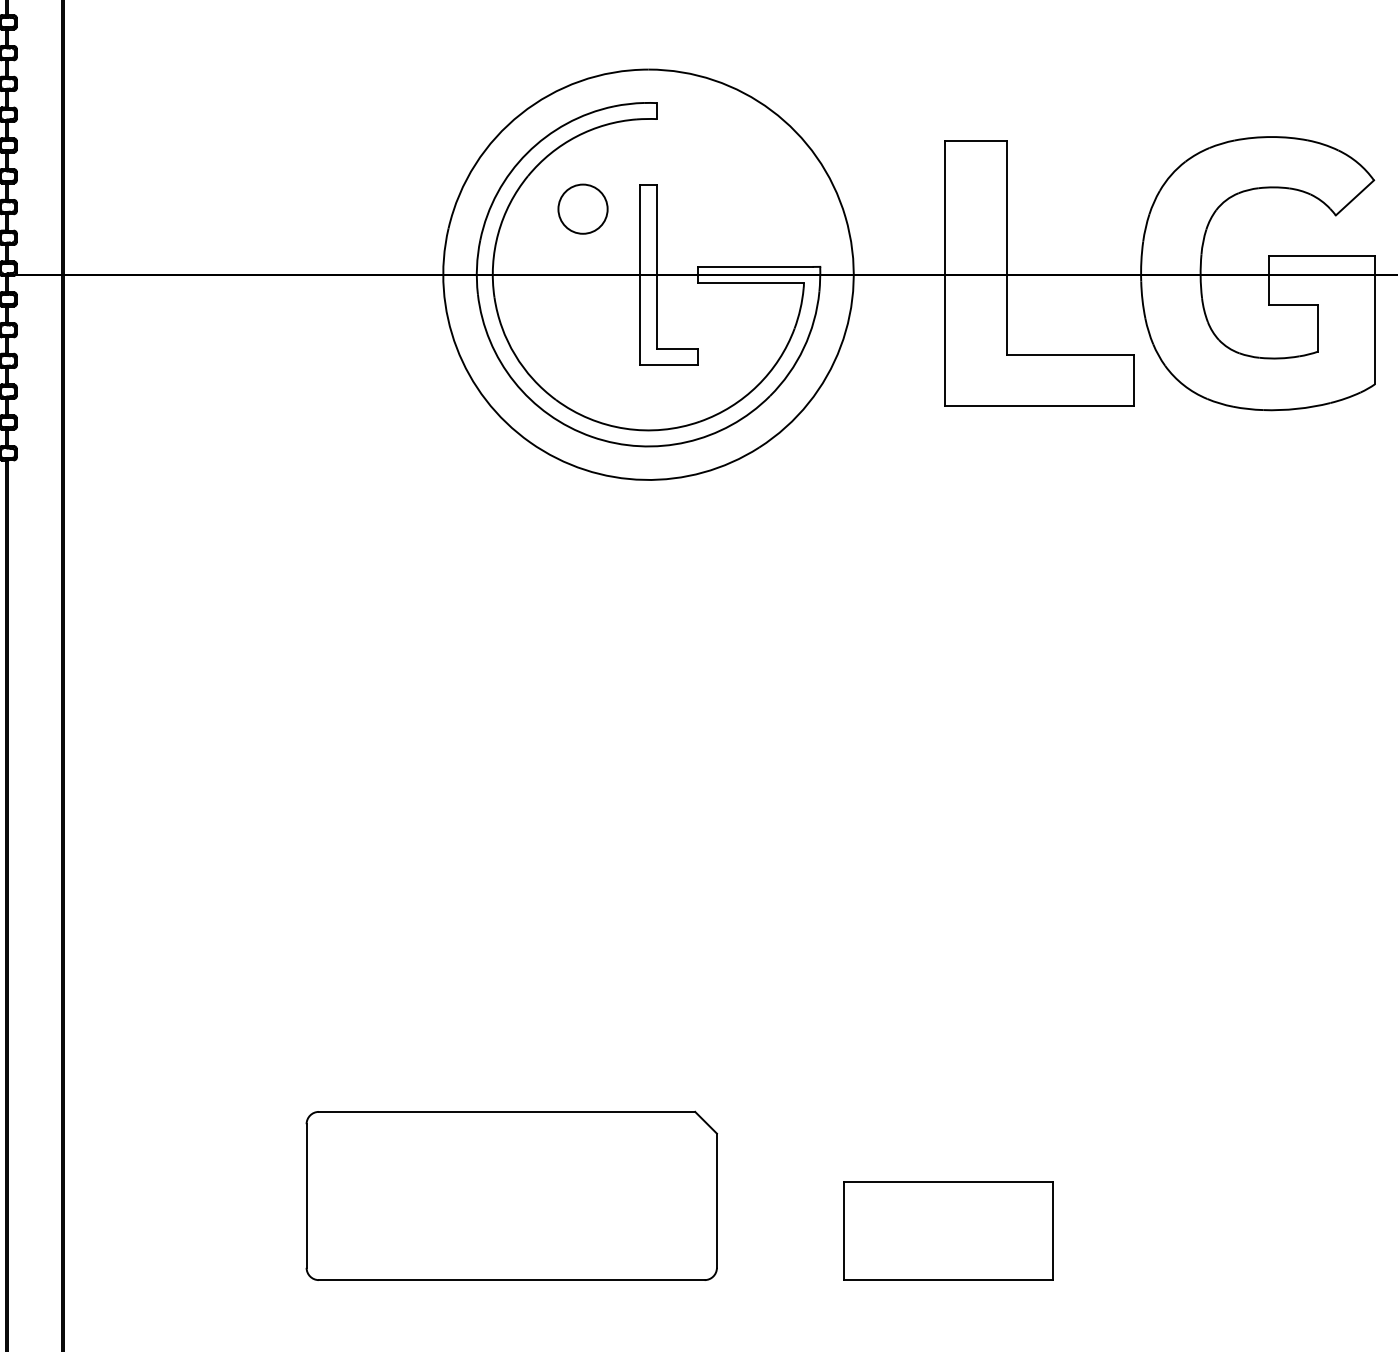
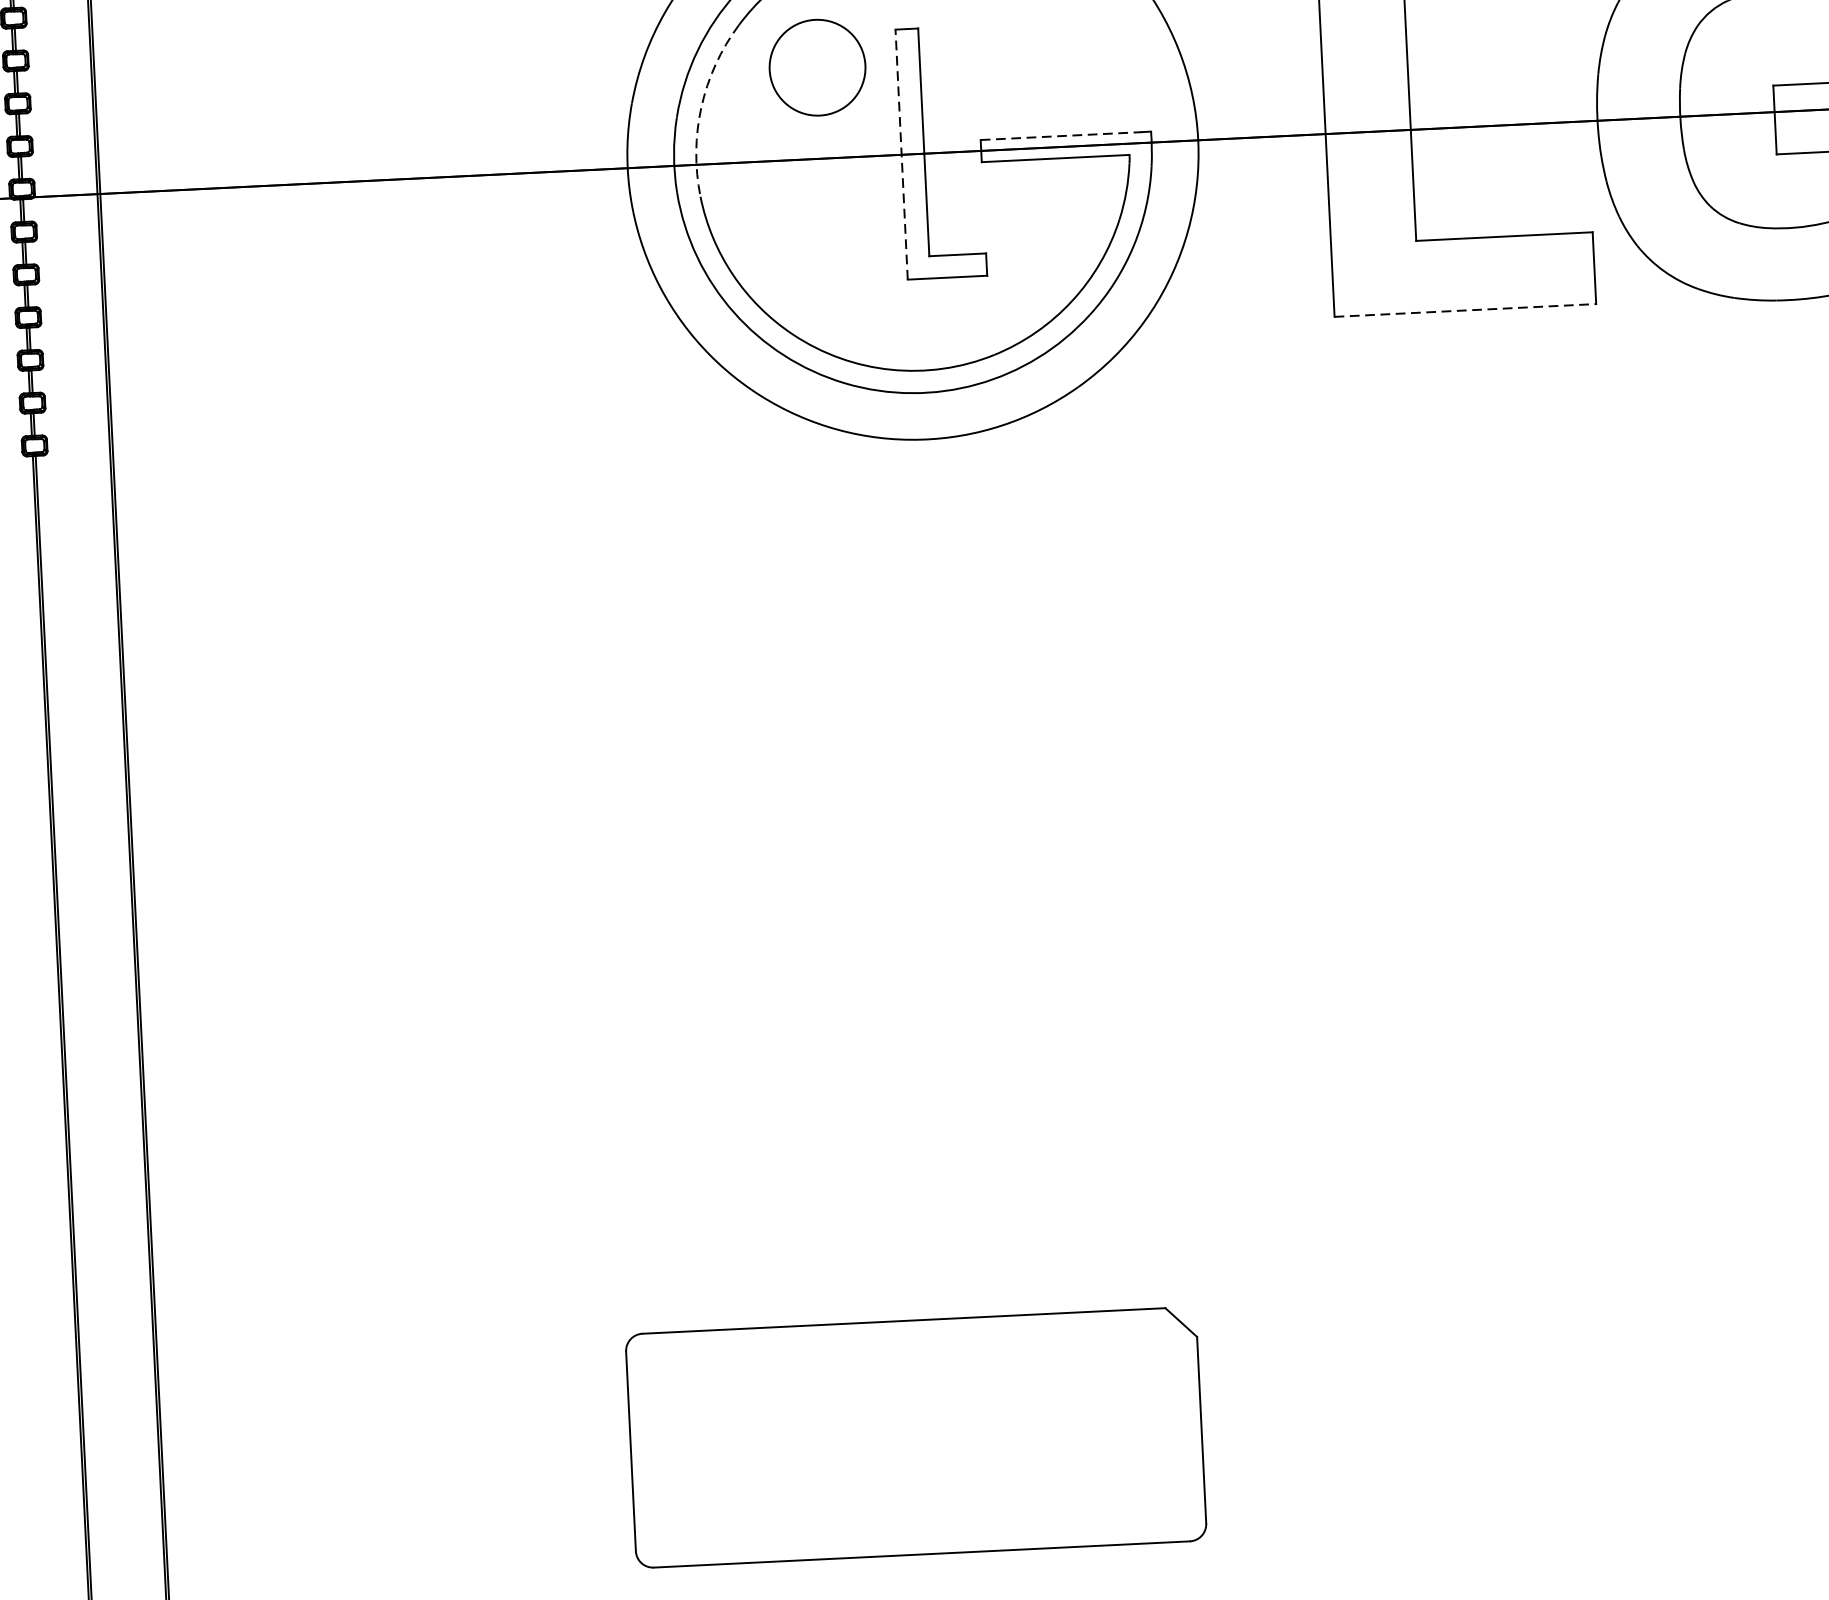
circle: (582, 208) -> (816, 66), size x1.4
arc: (498, 233) -> (701, 107), solid -> dashed
line: (755, 266) -> (1061, 135), solid -> dashed
line: (640, 274) -> (901, 154), solid -> dashed
line: (1040, 406) -> (1466, 310), solid -> dashed
part: (511, 1195) -> (915, 1436), moved
part: (948, 1230) -> (1394, 1462), removed

